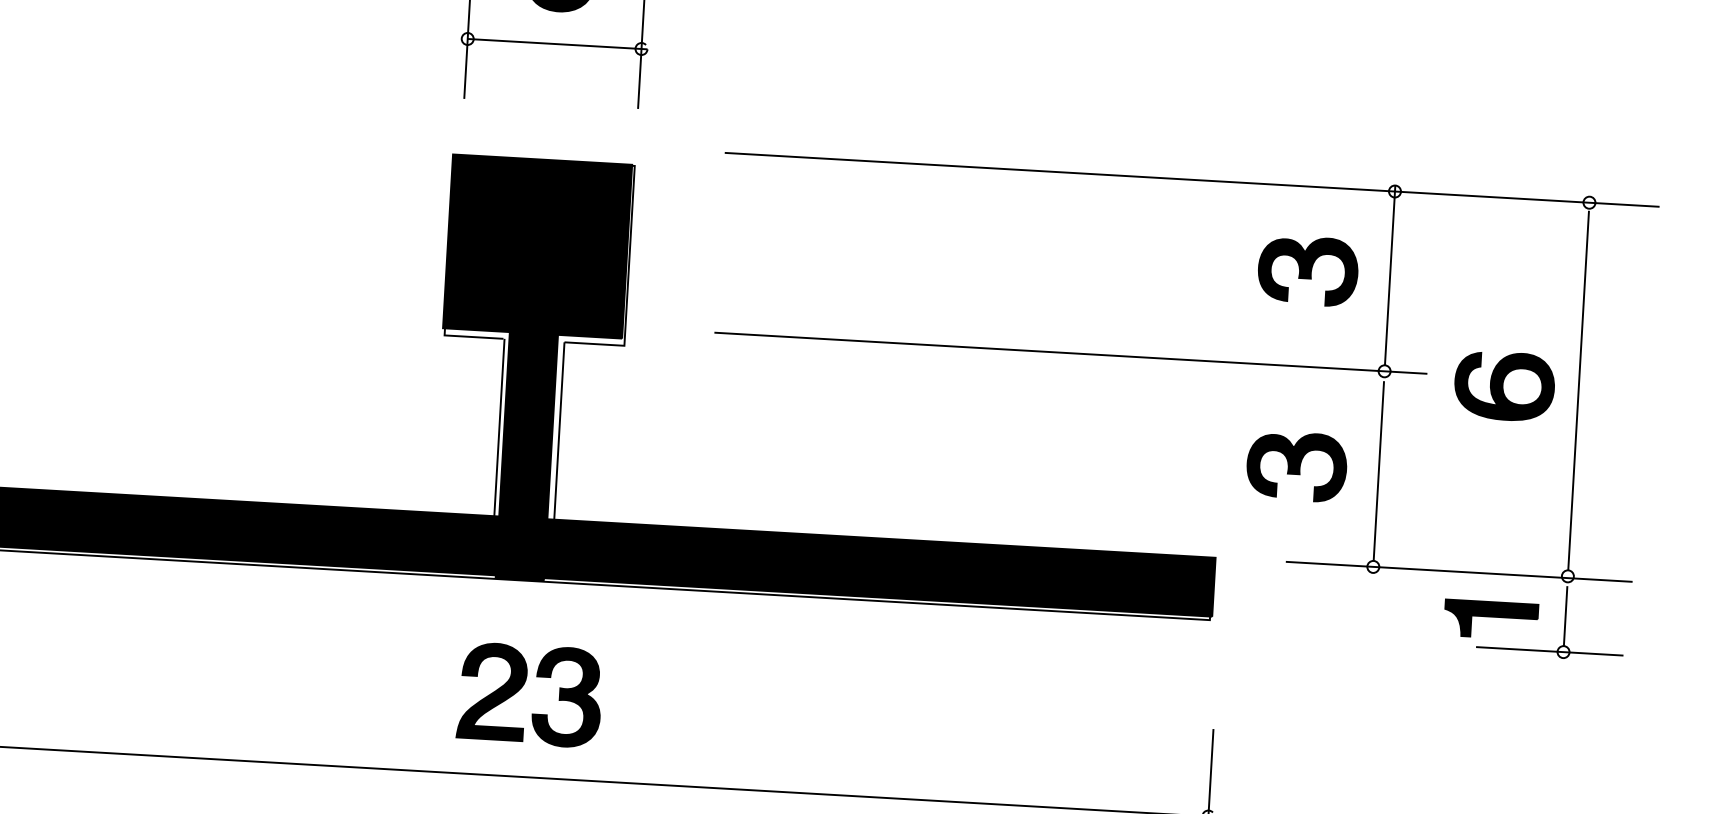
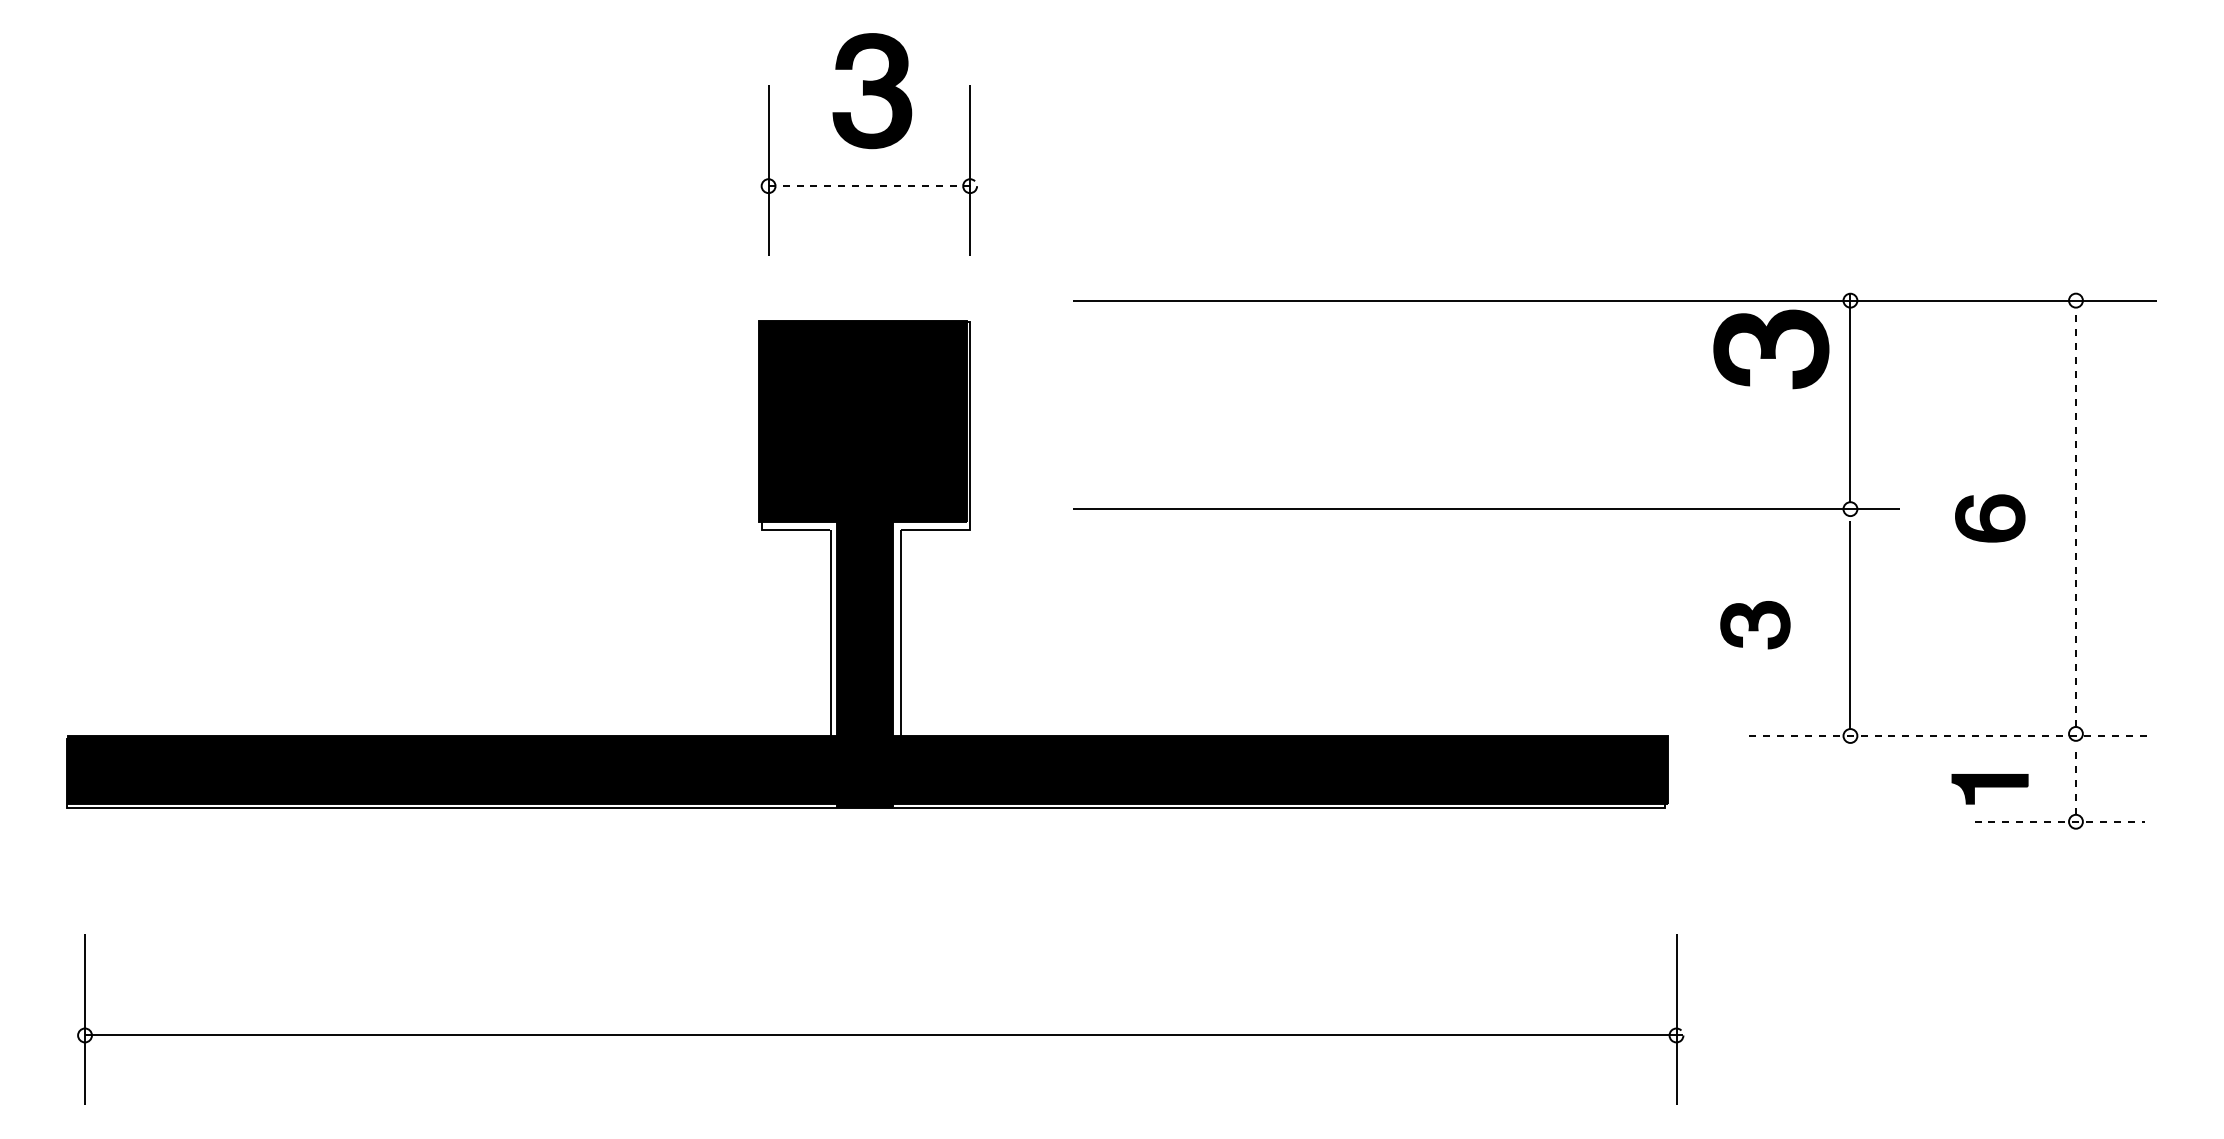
line: (558, 44) -> (873, 186), solid -> dashed
part: (1308, 271) -> (1771, 349), moved
part: (1504, 386) -> (1990, 518), size x0.6
line: (1578, 389) -> (2075, 517), solid -> dashed
part: (1296, 466) -> (1755, 624), size x0.6
line: (1459, 571) -> (1950, 735), solid -> dashed
line: (1565, 616) -> (2075, 780), solid -> dashed
part: (1490, 619) -> (1989, 788), size x0.7
line: (1550, 651) -> (2060, 821), solid -> dashed
part: (522, 687) -> (875, 931), removed

